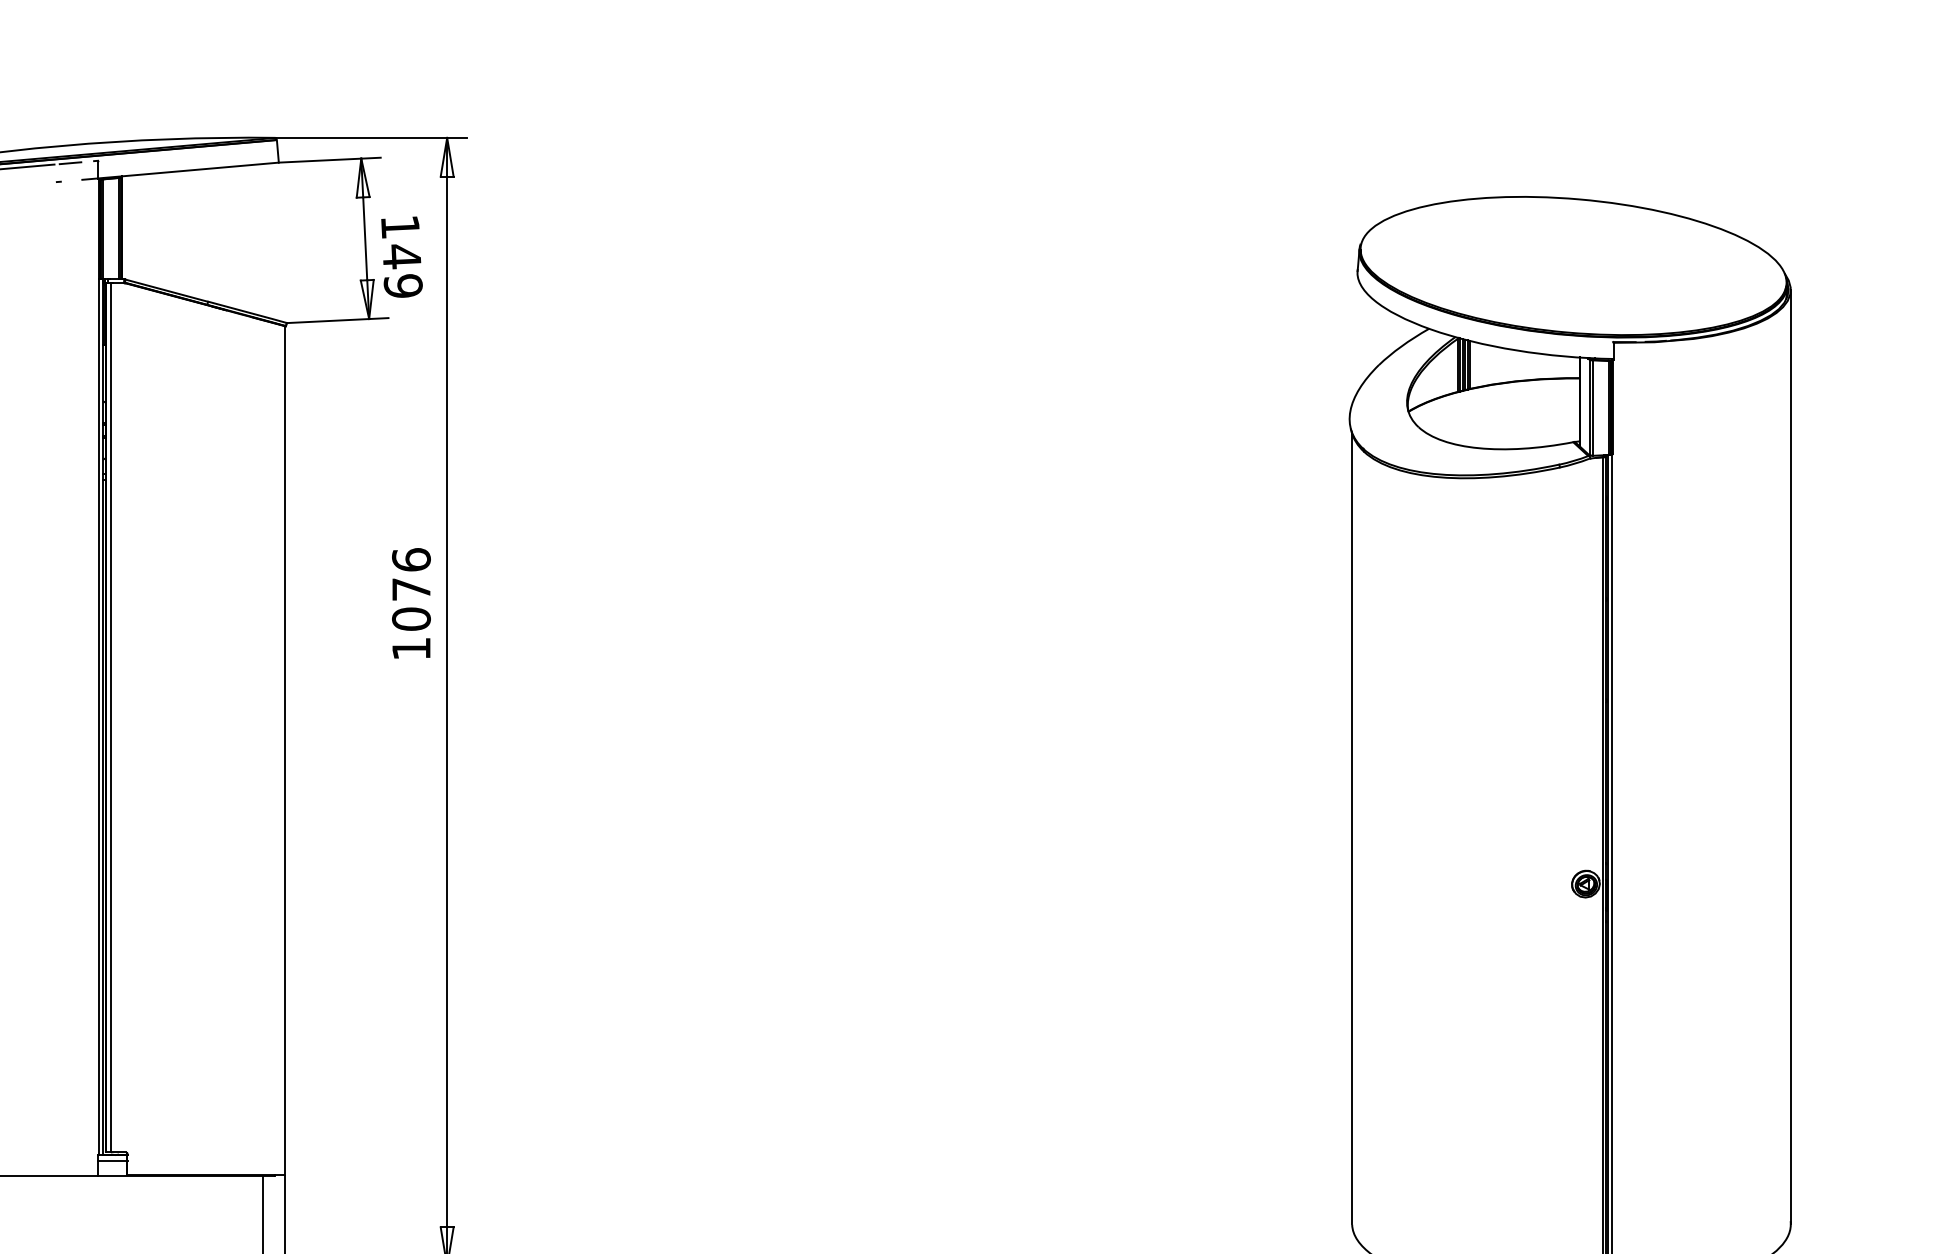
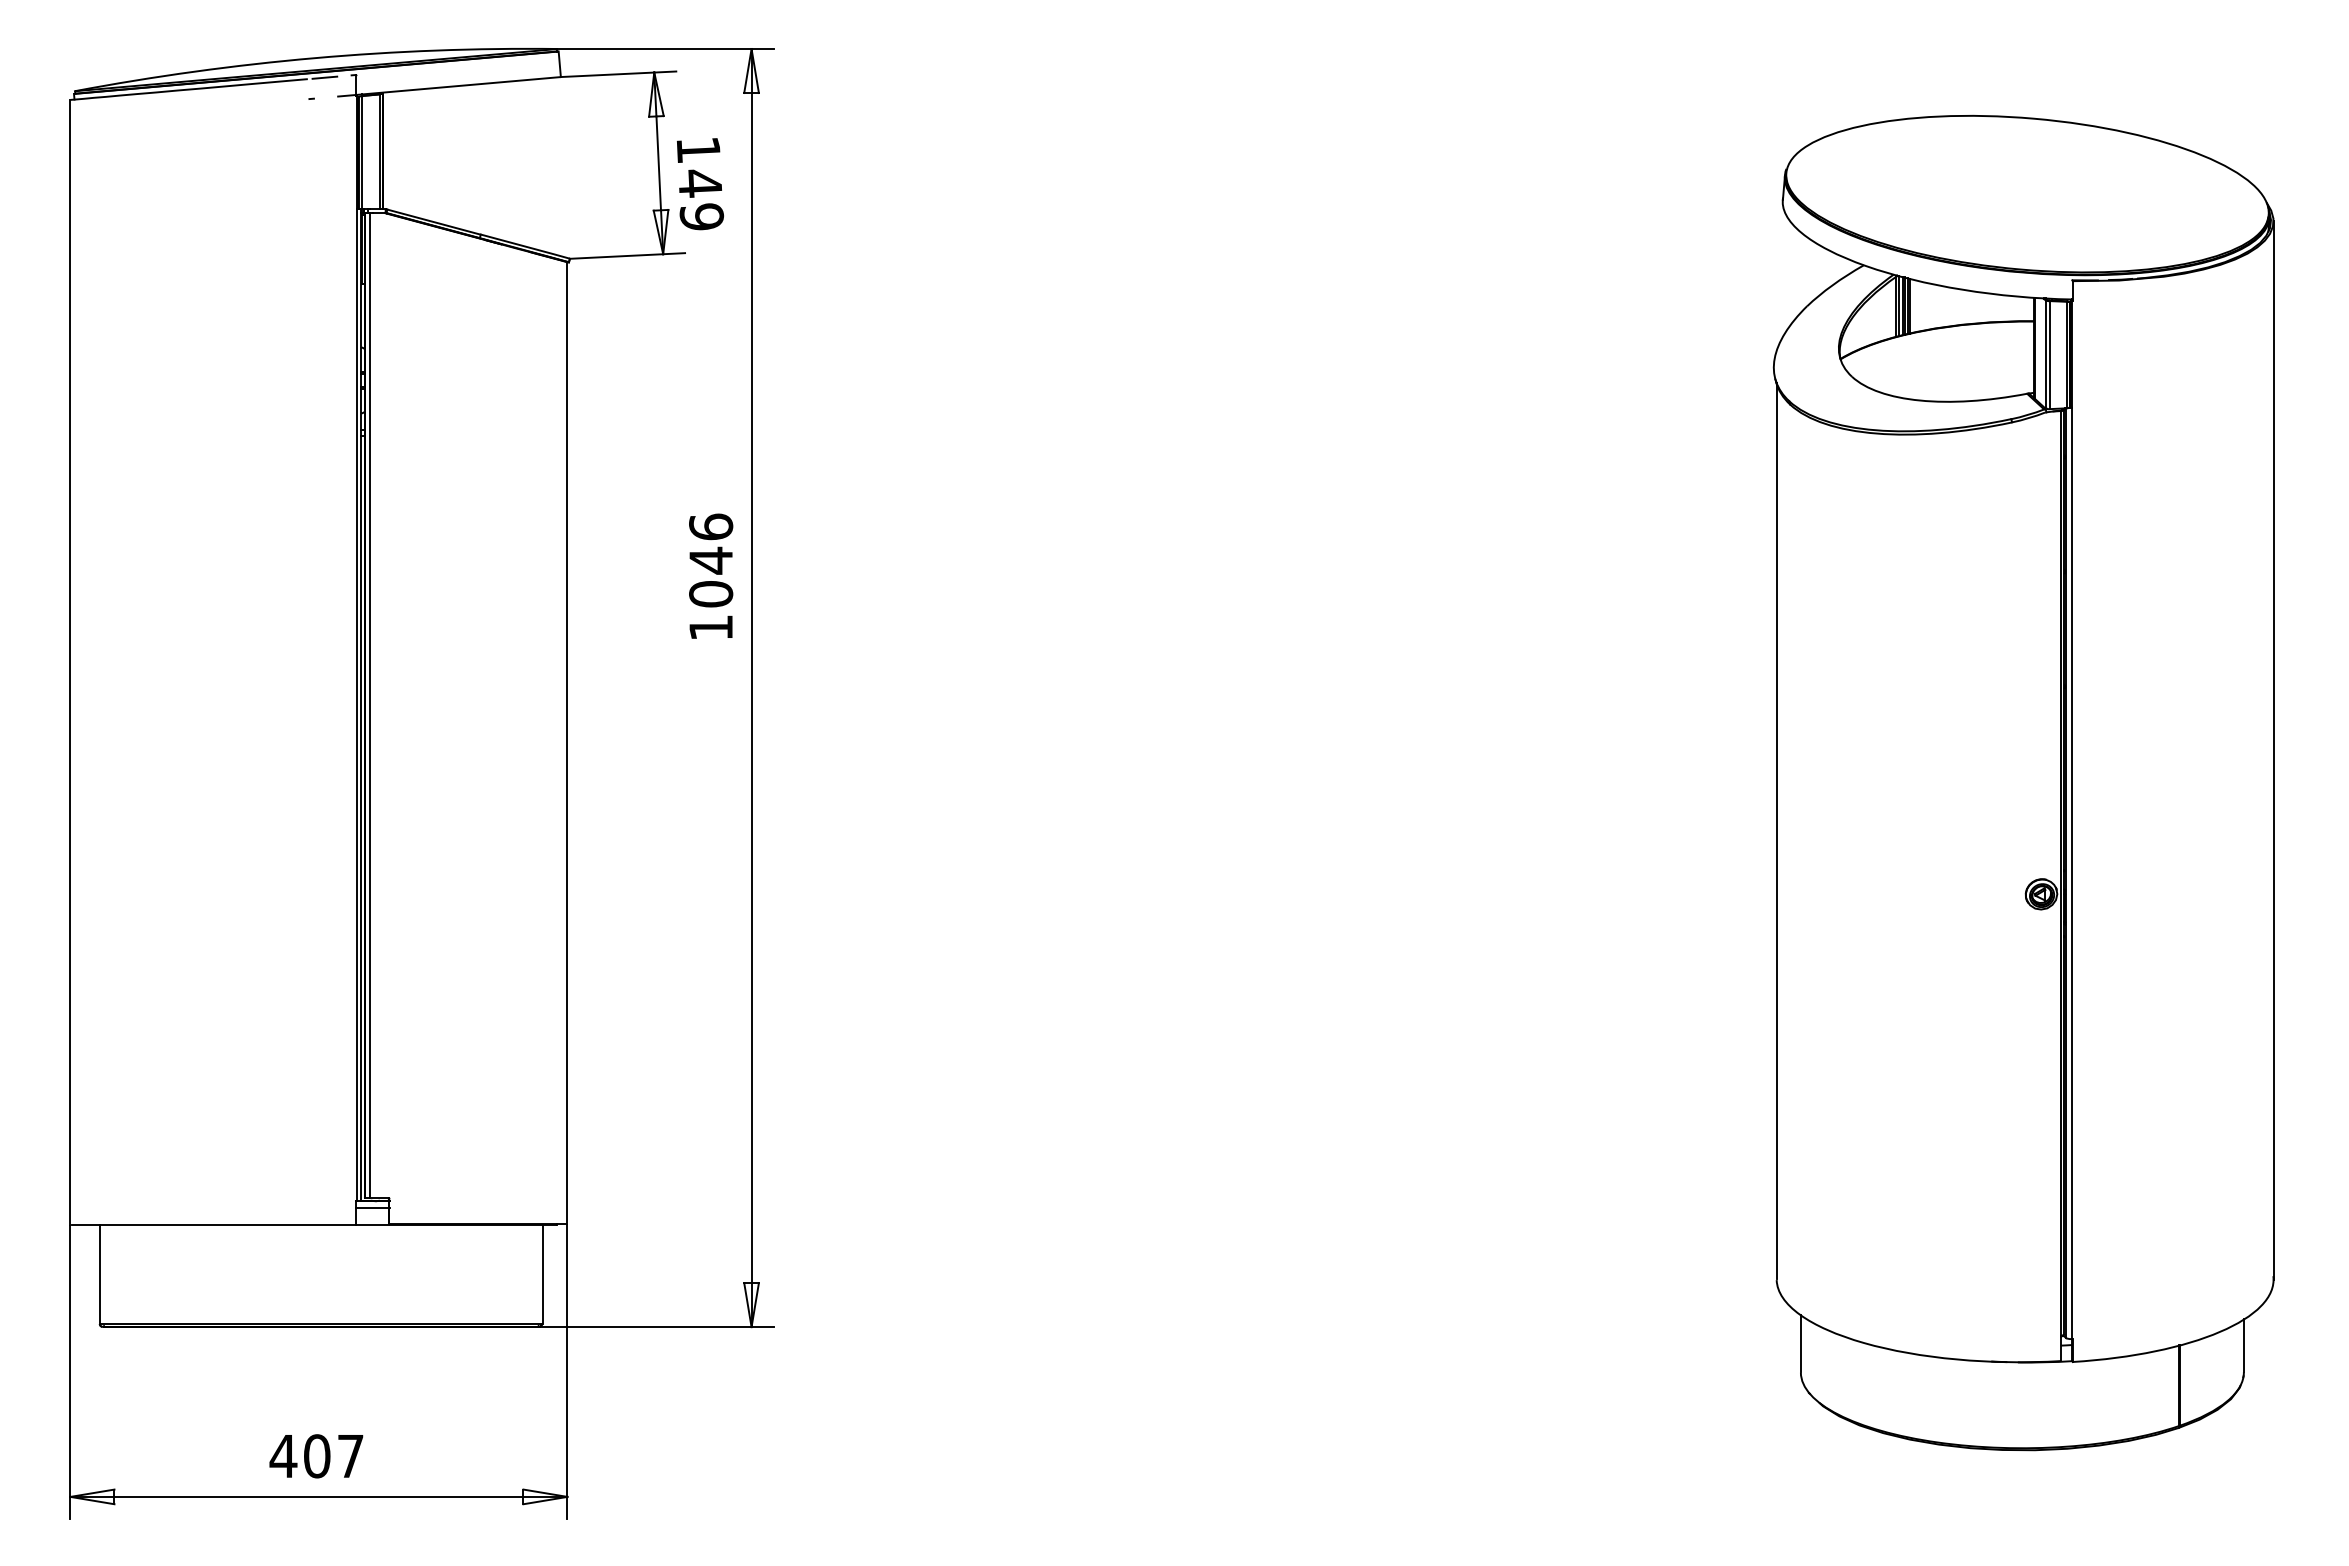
text: (410, 589) -> (710, 560), 1076 -> 1046

